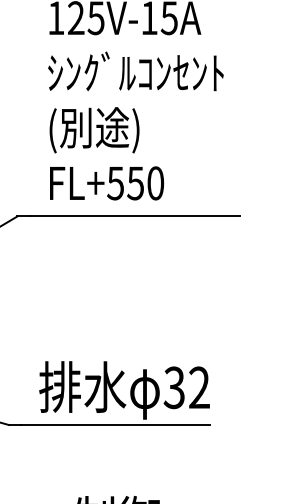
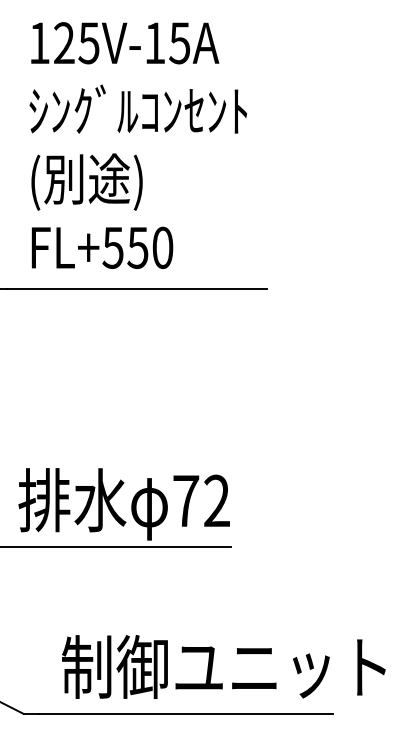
text: (174, 387) -> (185, 500), 32 -> 72

